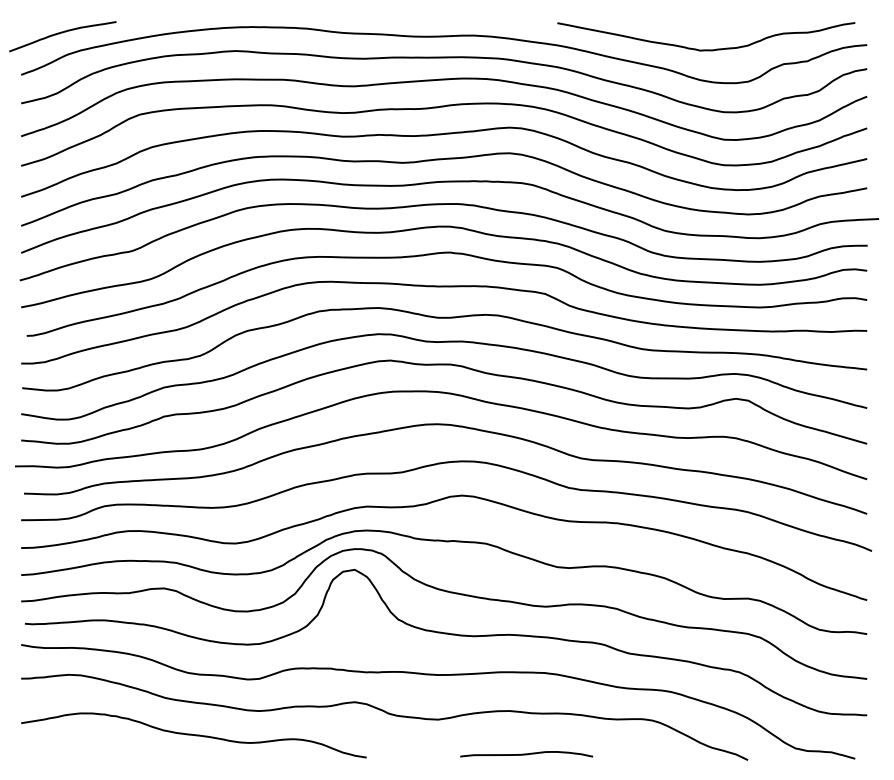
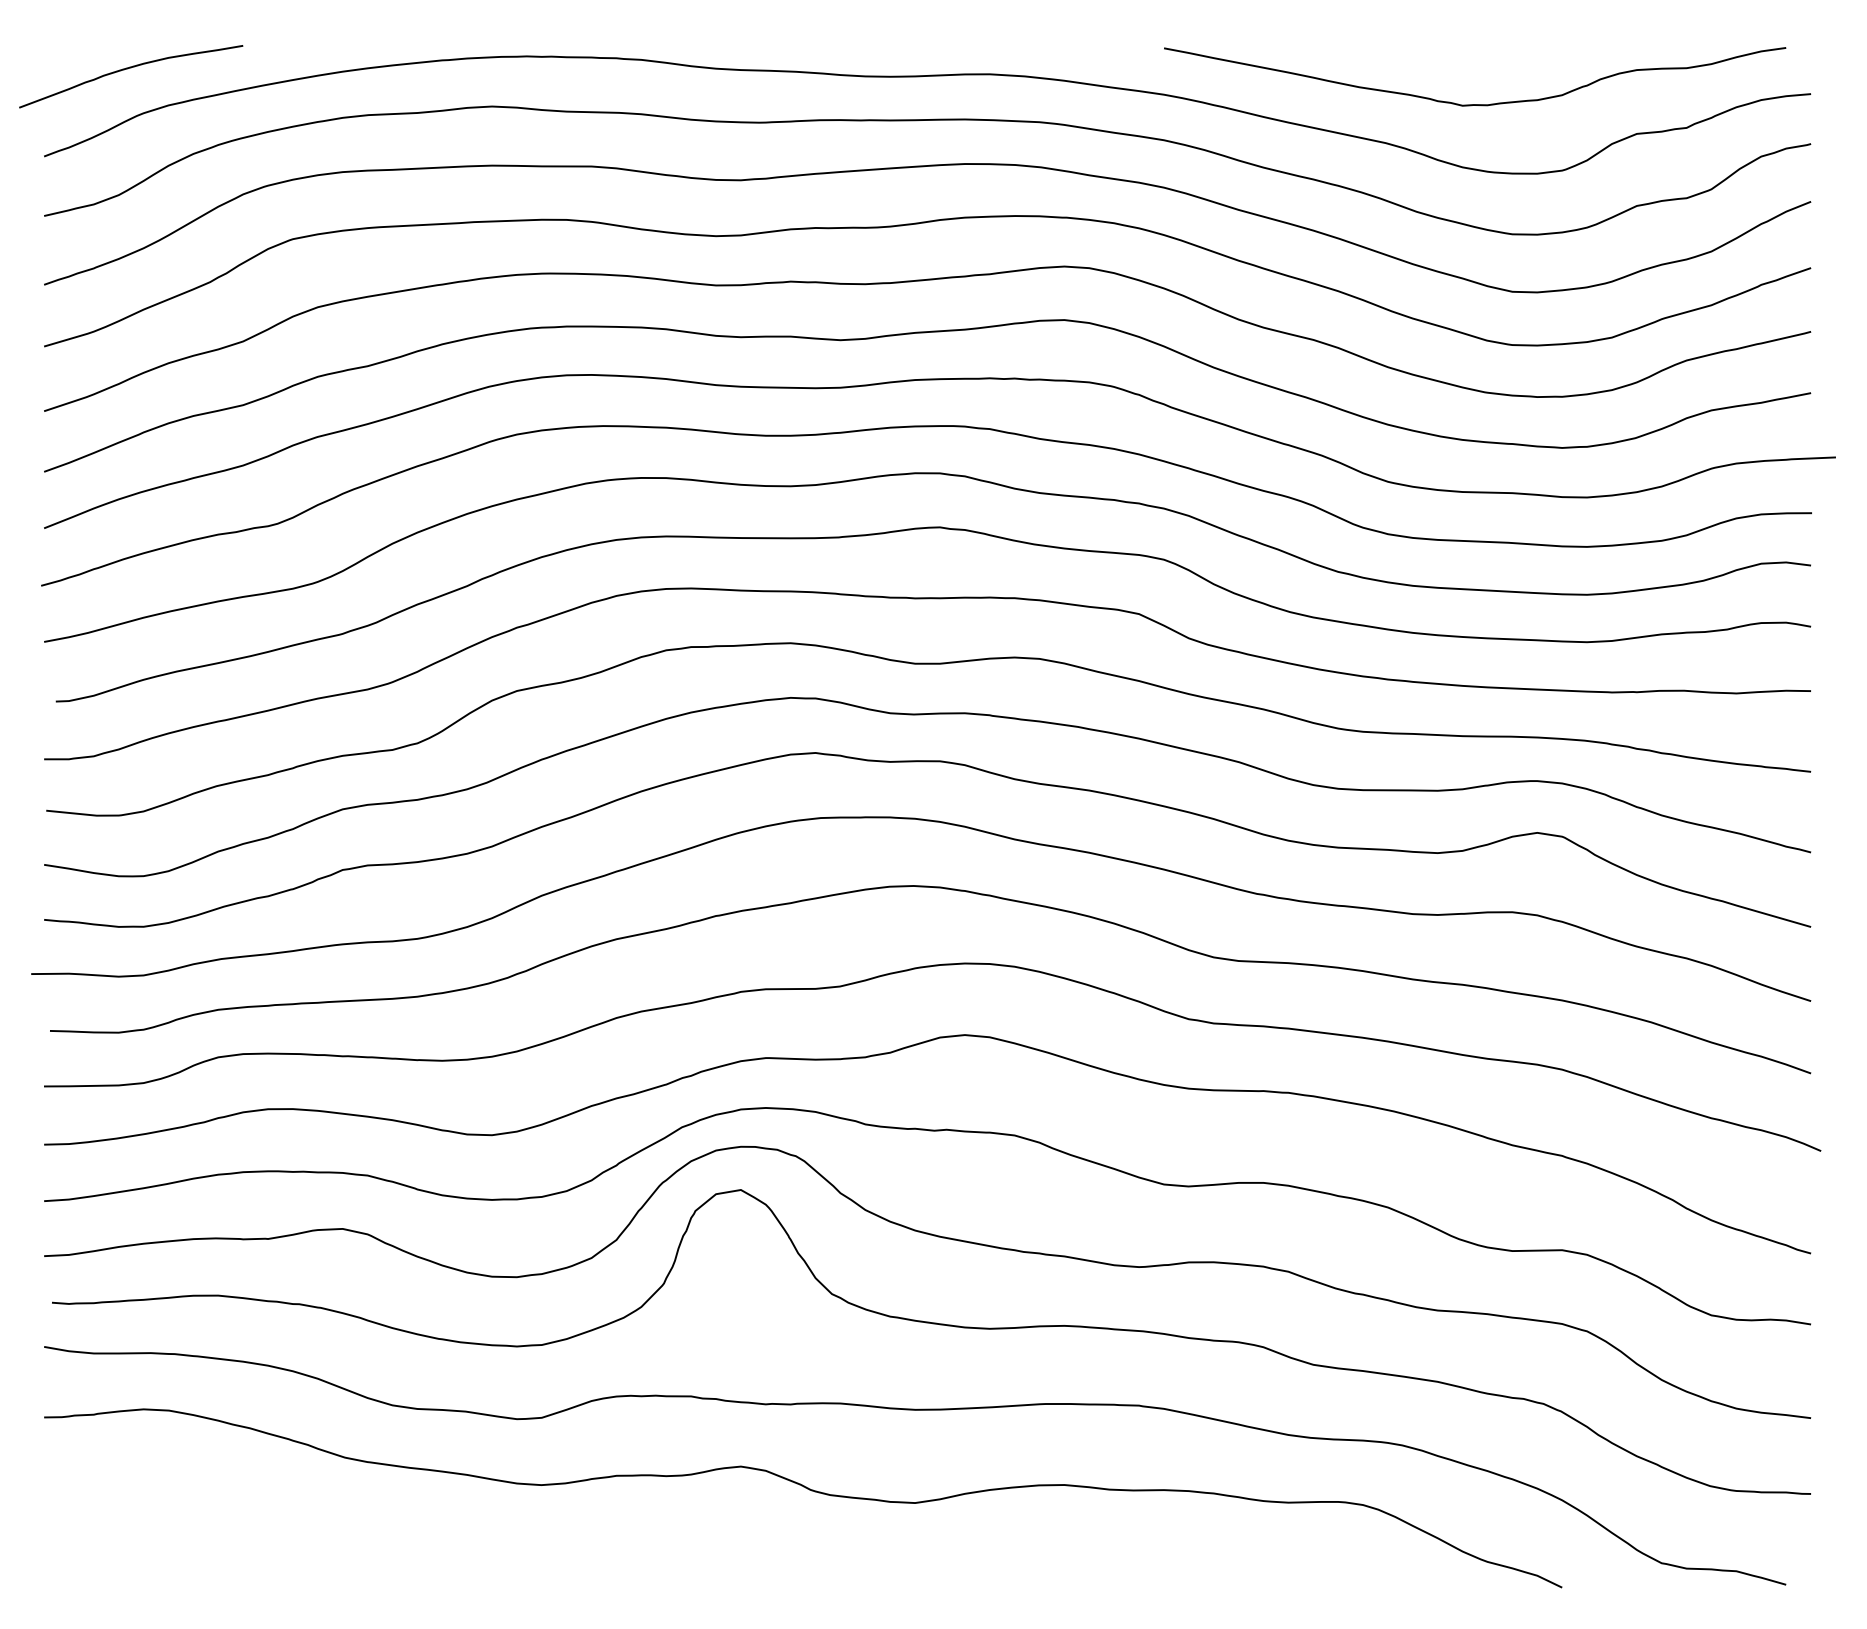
curve: (193, 735) -> (404, 1536), removed
curve: (526, 754) -> (1099, 1575), removed

